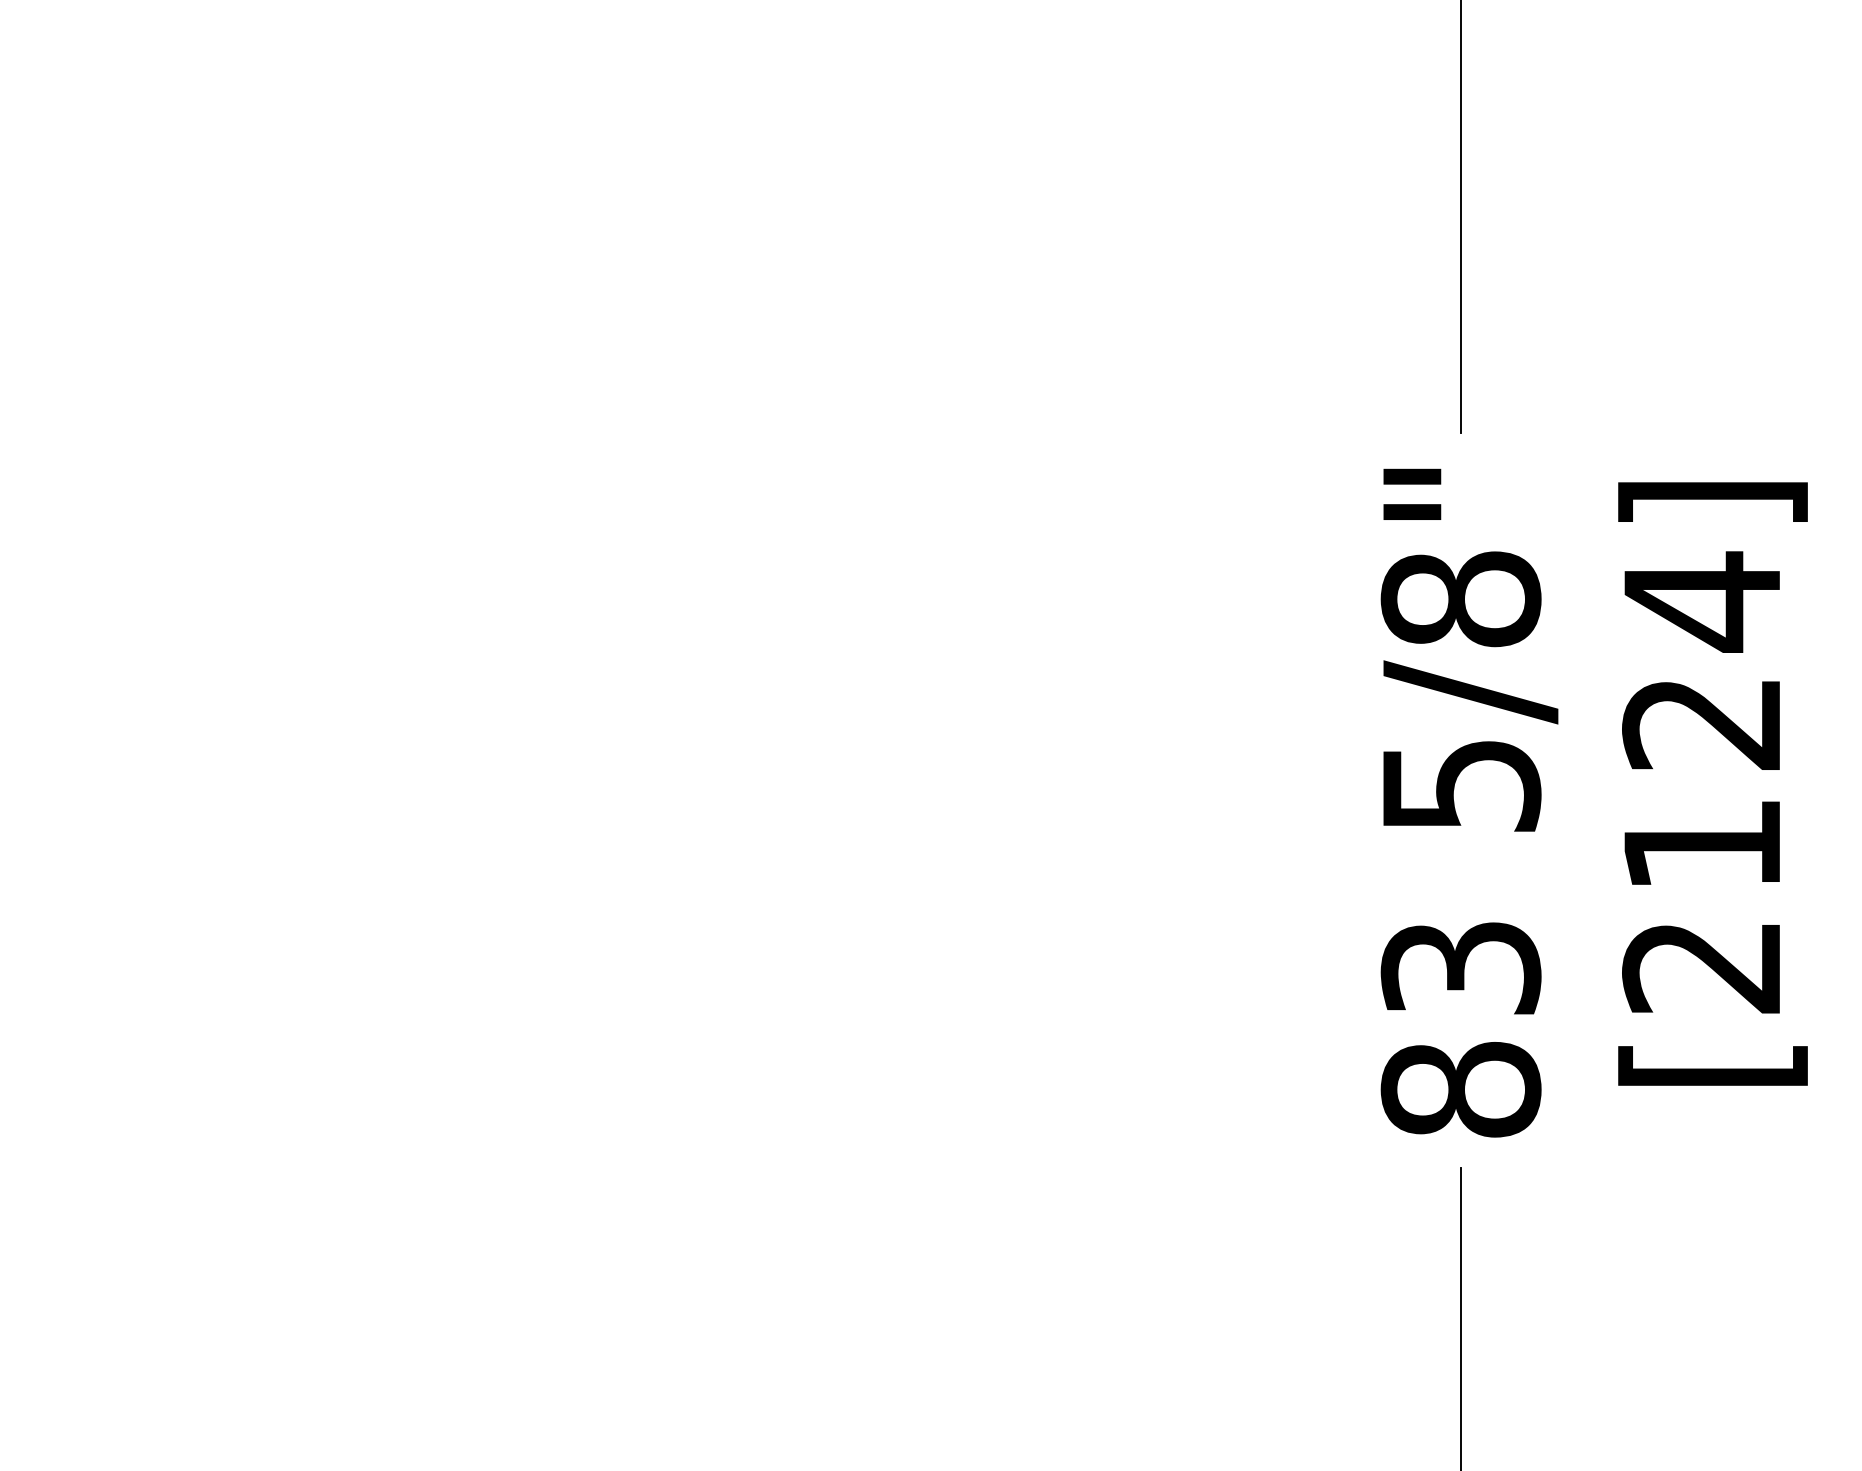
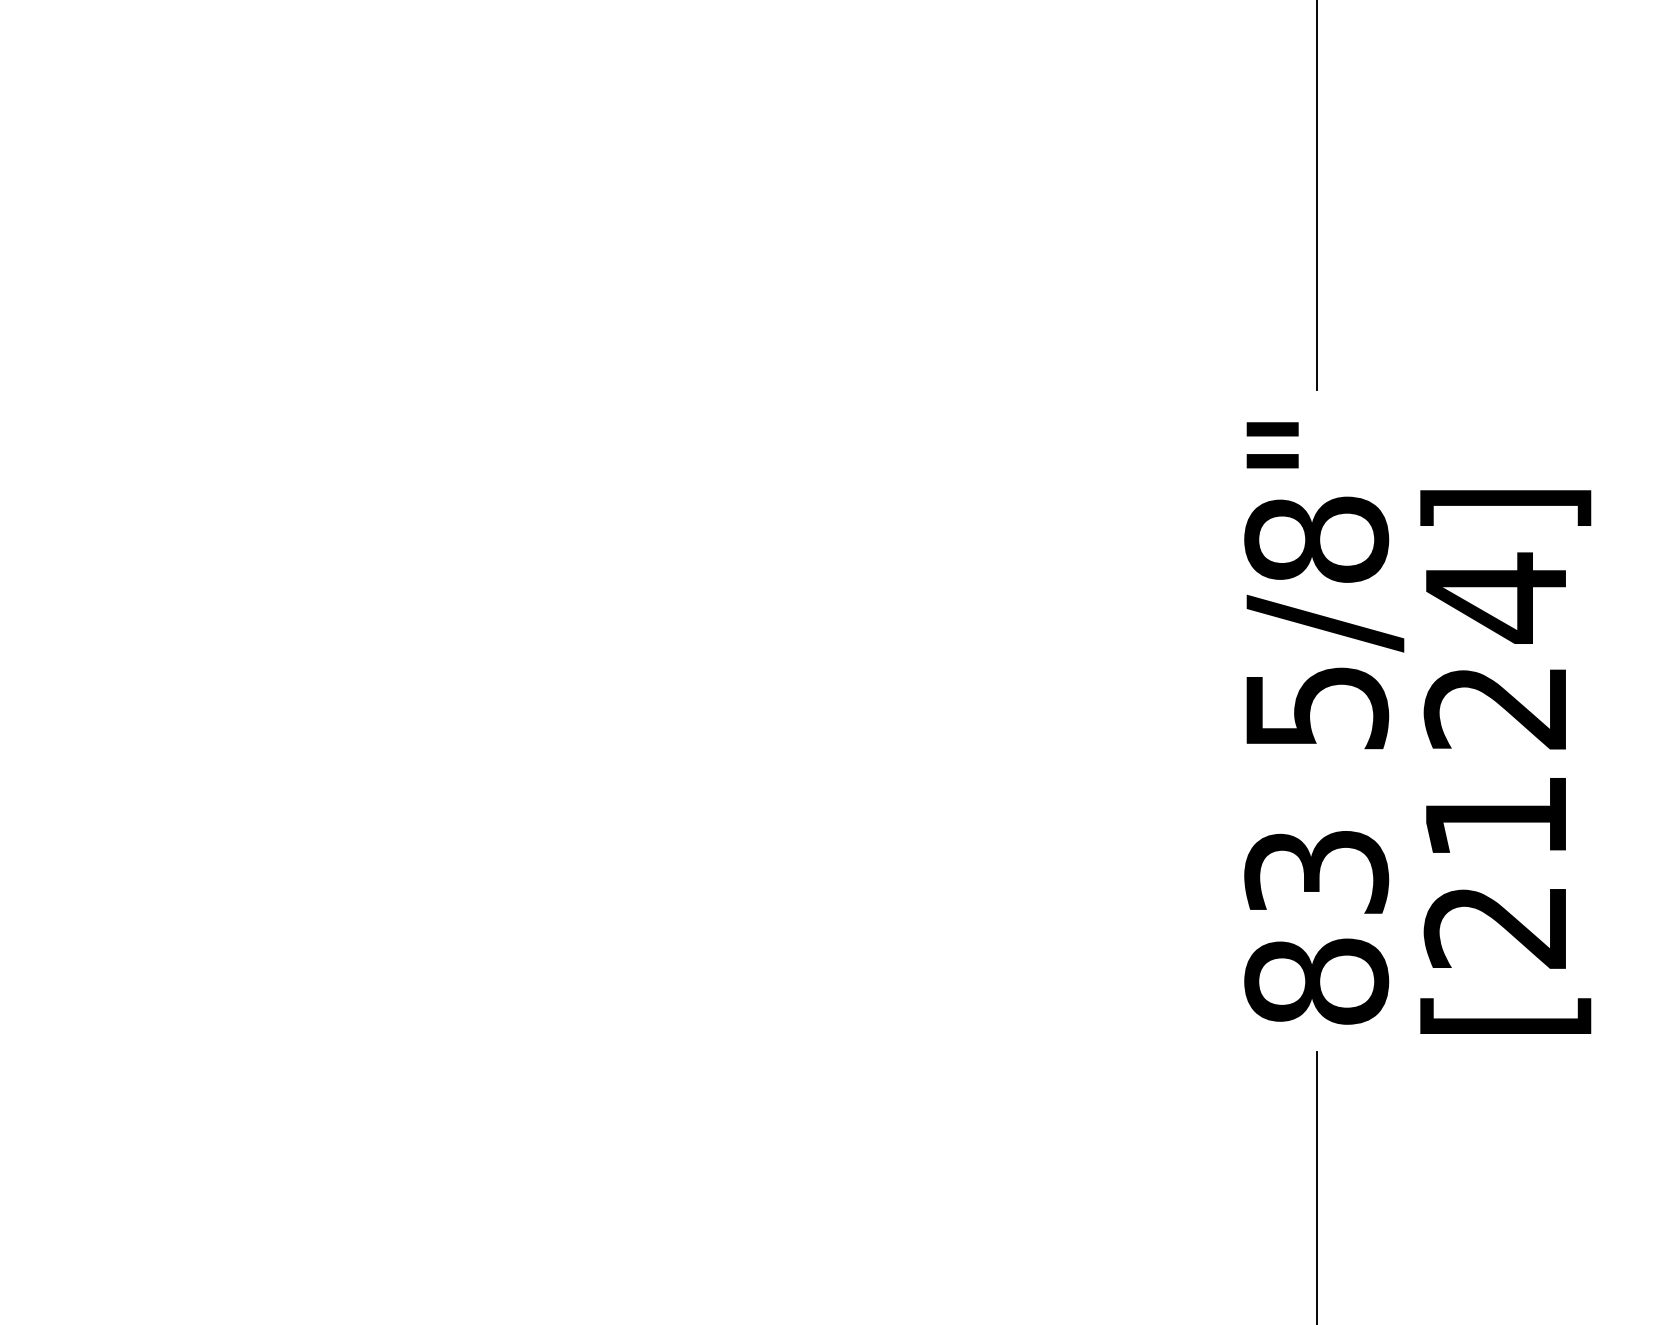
text: (1712, 783) -> (1505, 761), moved

